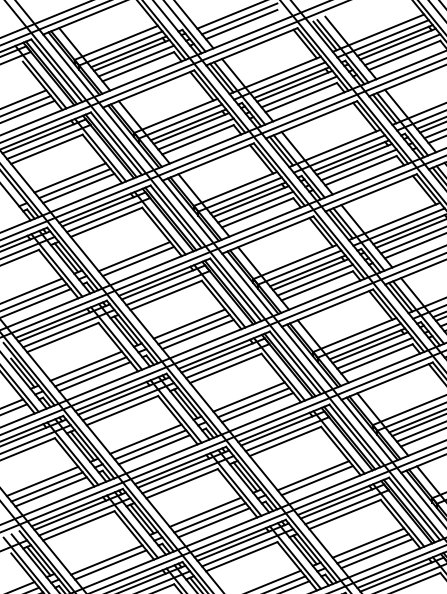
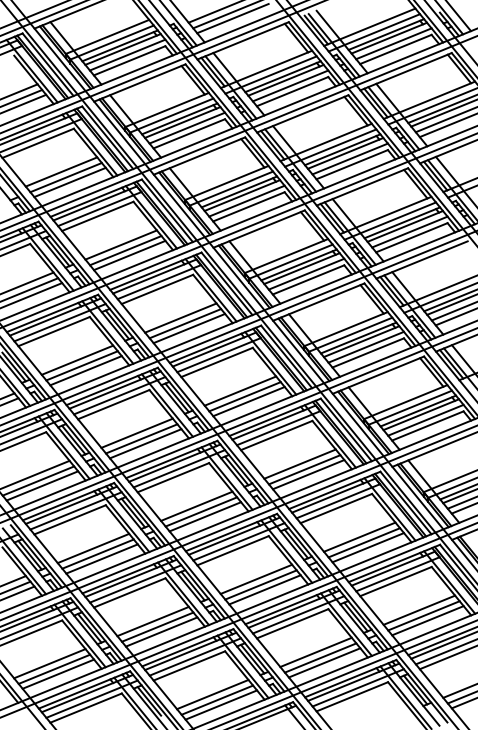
line: (129, 250) -> (120, 244), added
line: (308, 469) -> (299, 463), added
line: (102, 554) -> (93, 548), added

